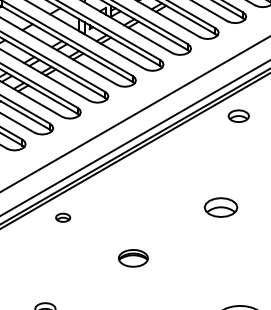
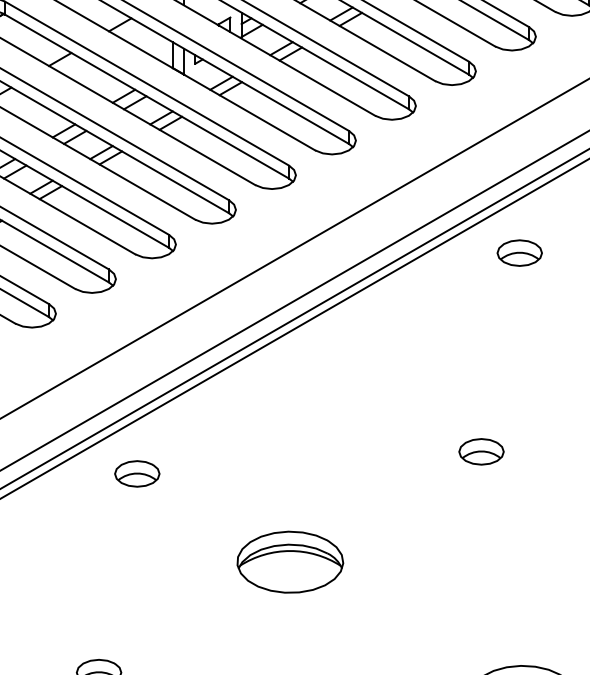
part: (221, 207) -> (482, 451), size x0.62
part: (63, 217) -> (138, 473), size x1.43
part: (133, 258) -> (290, 562), size x1.67

